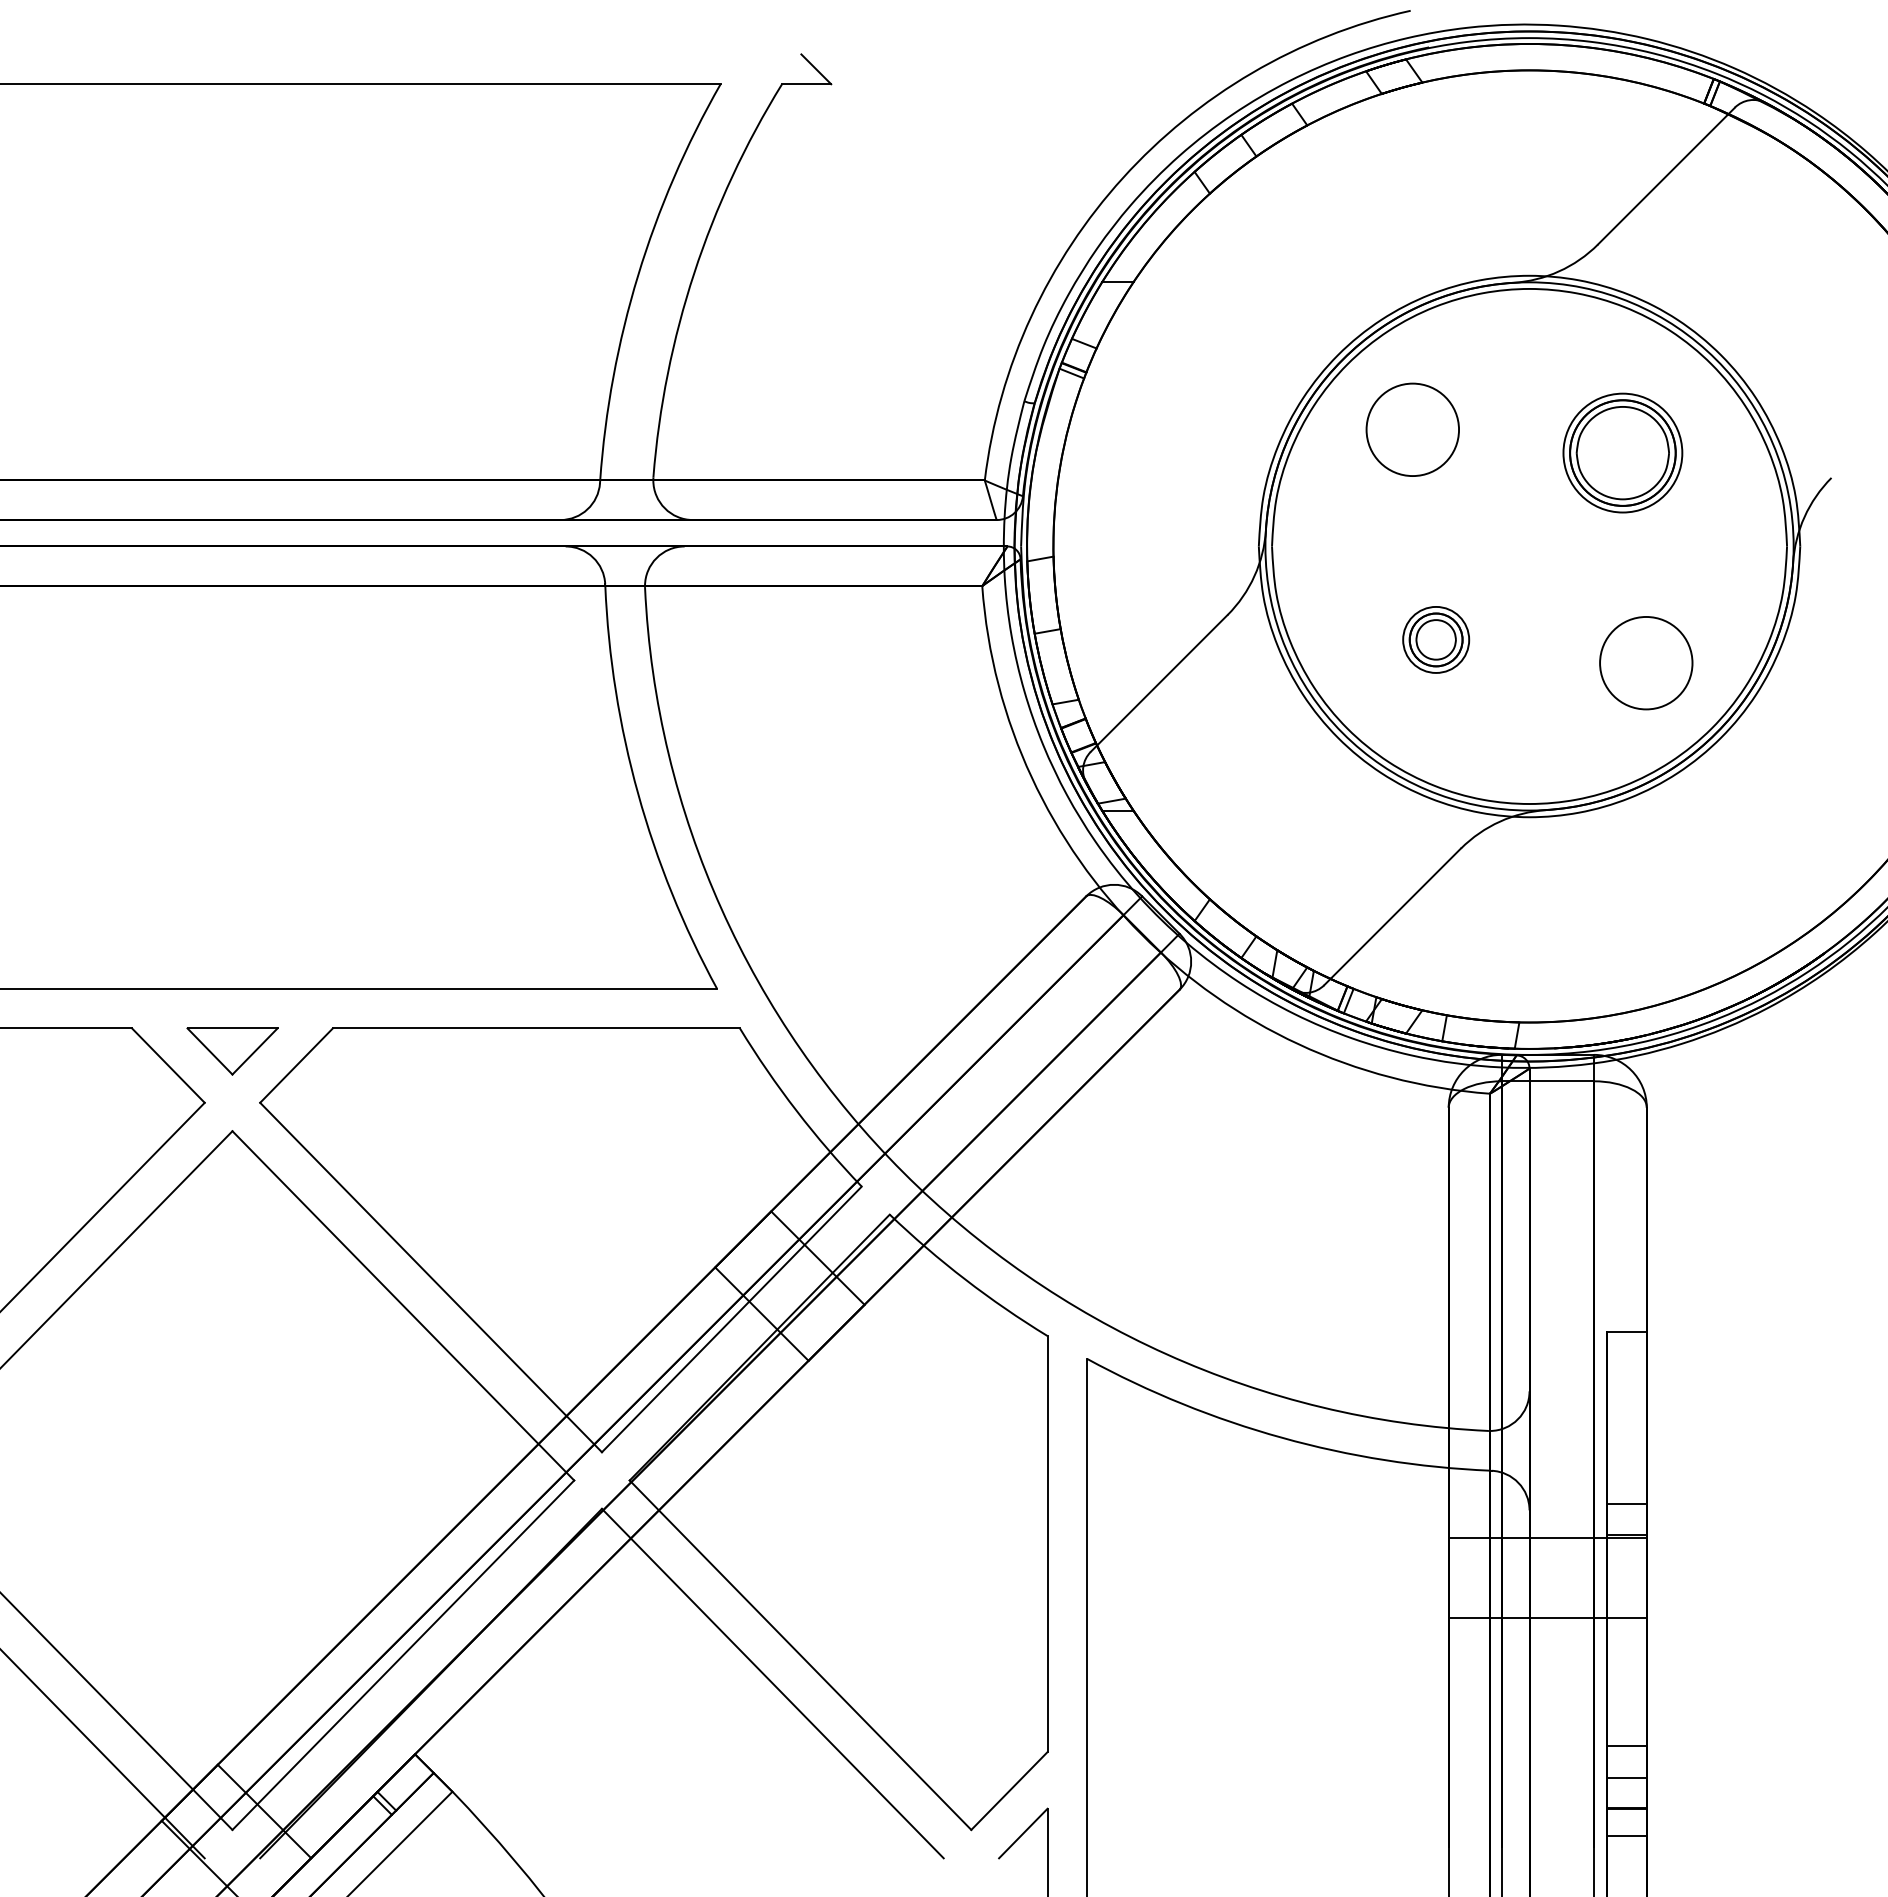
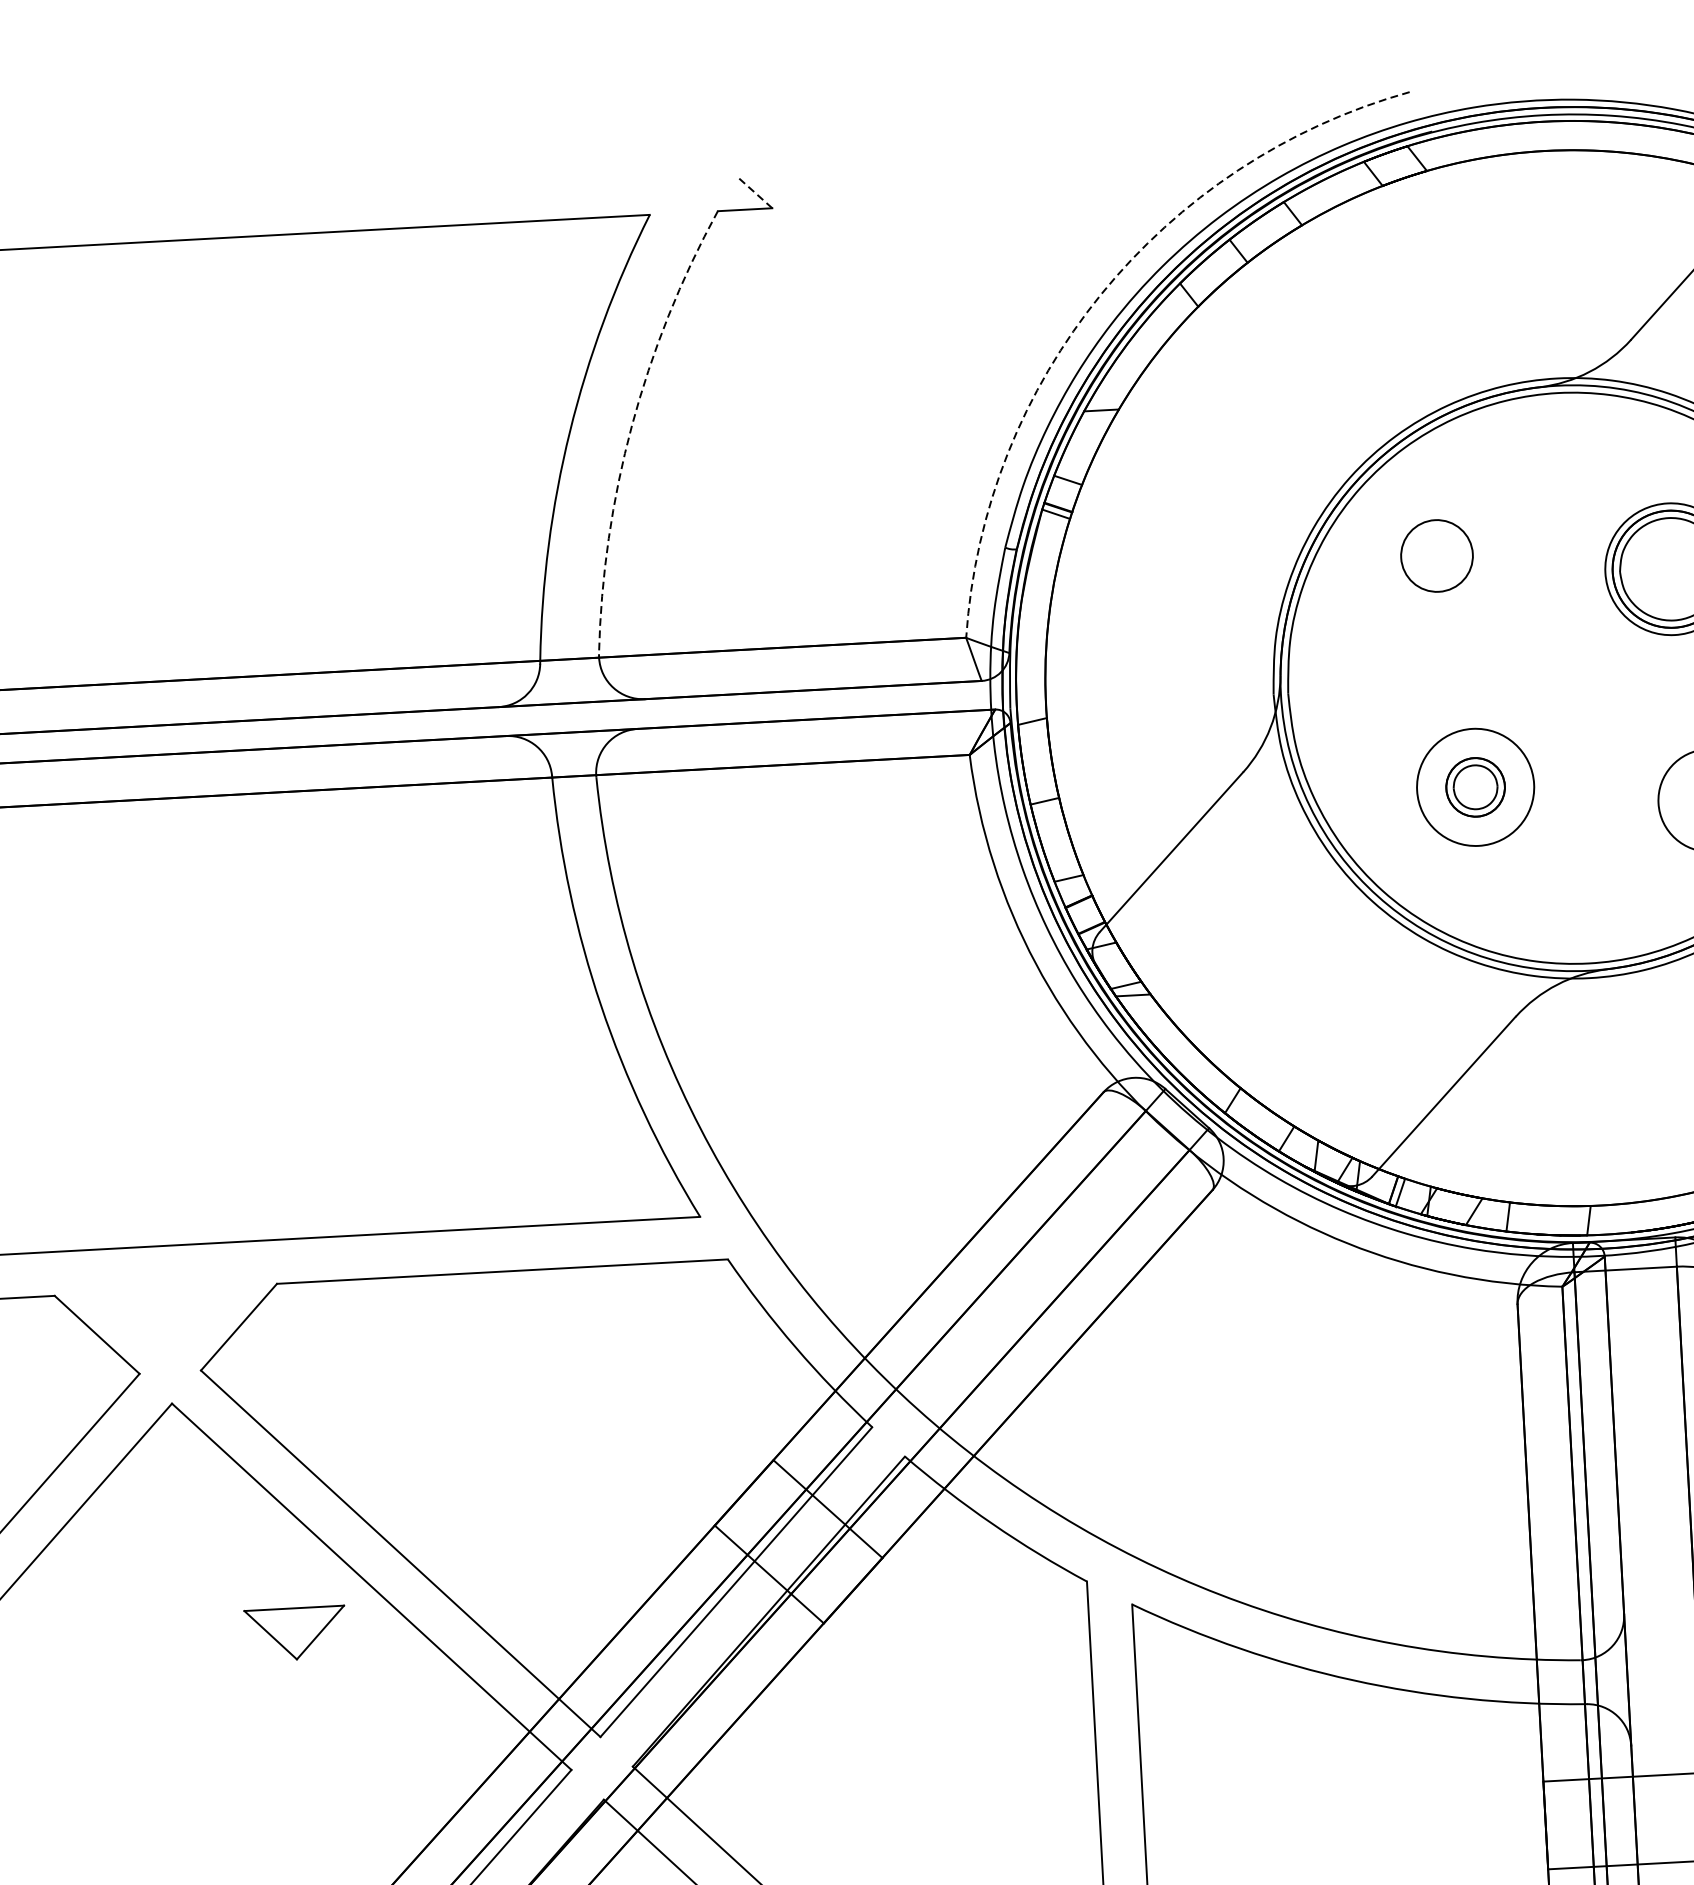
line: (815, 68) -> (753, 191), solid -> dashed
arc: (1123, 177) -> (1101, 293), solid -> dashed
arc: (694, 273) -> (632, 426), solid -> dashed
circle: (1412, 429) -> (1436, 555), size x0.7
circle: (1436, 639) -> (1475, 786), size x1.6
part: (232, 1051) -> (295, 1633), moved

